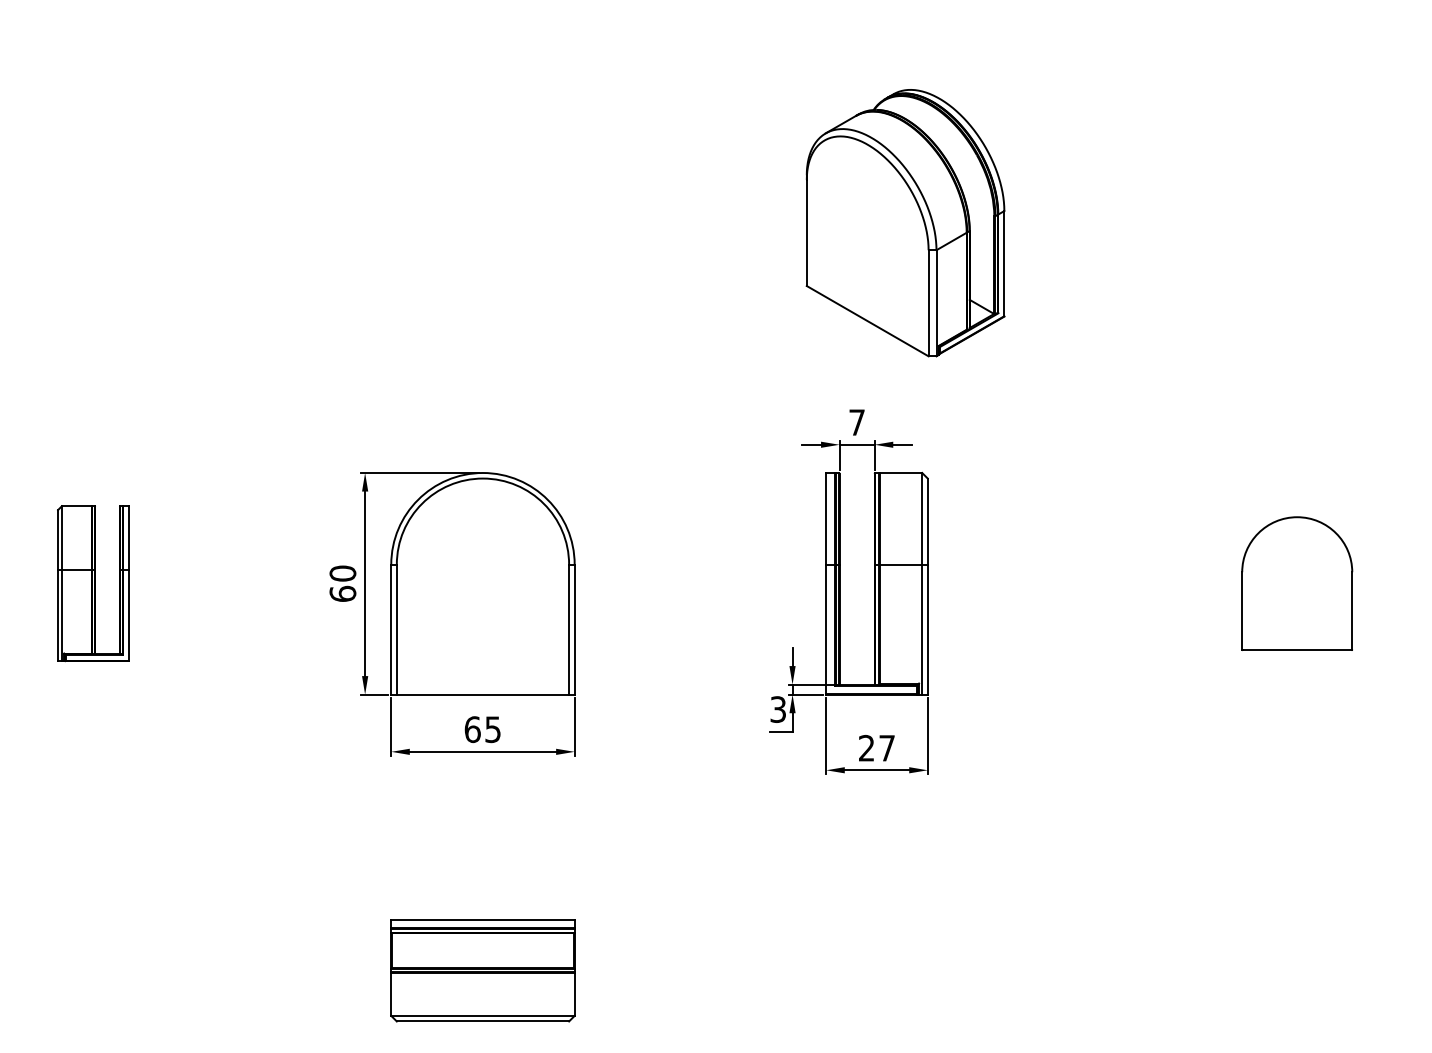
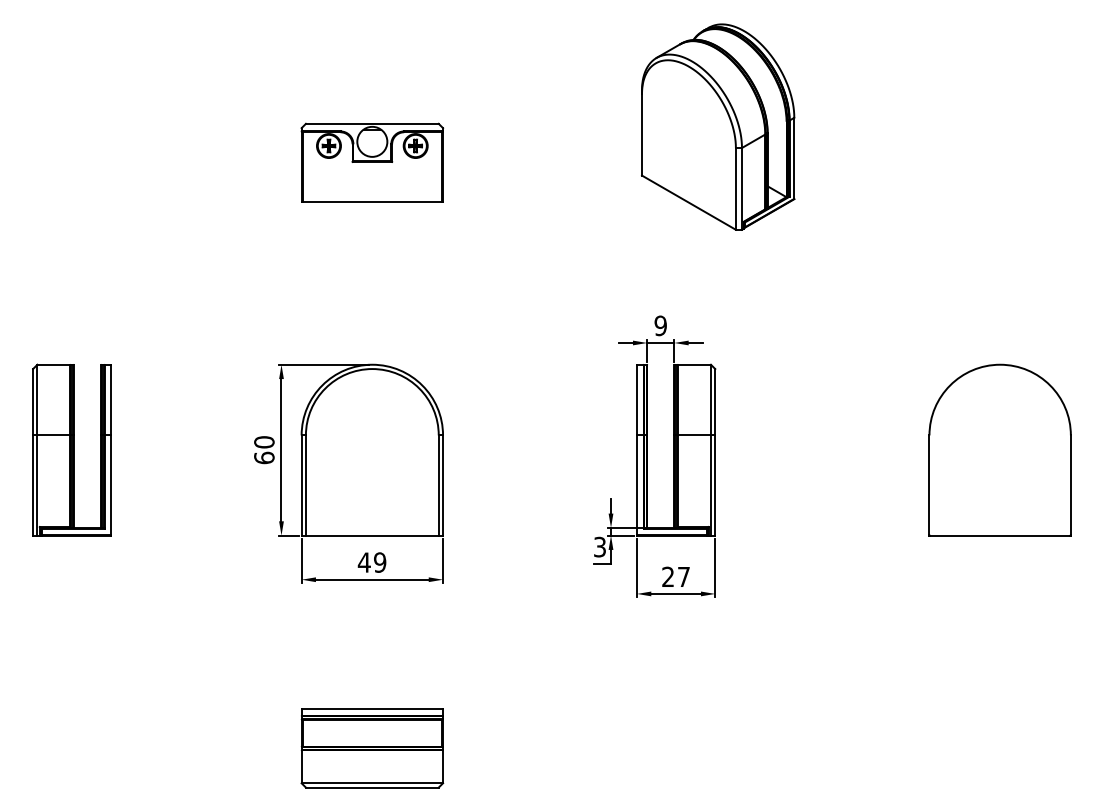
part: (483, 210) -> (372, 162), added
part: (906, 222) -> (718, 126), moved
text: (856, 422) -> (660, 325), 7 -> 9
part: (92, 582) -> (71, 449), size x1.43
part: (1296, 582) -> (999, 449), size x1.67
text: (481, 729) -> (371, 562), 65 -> 49

